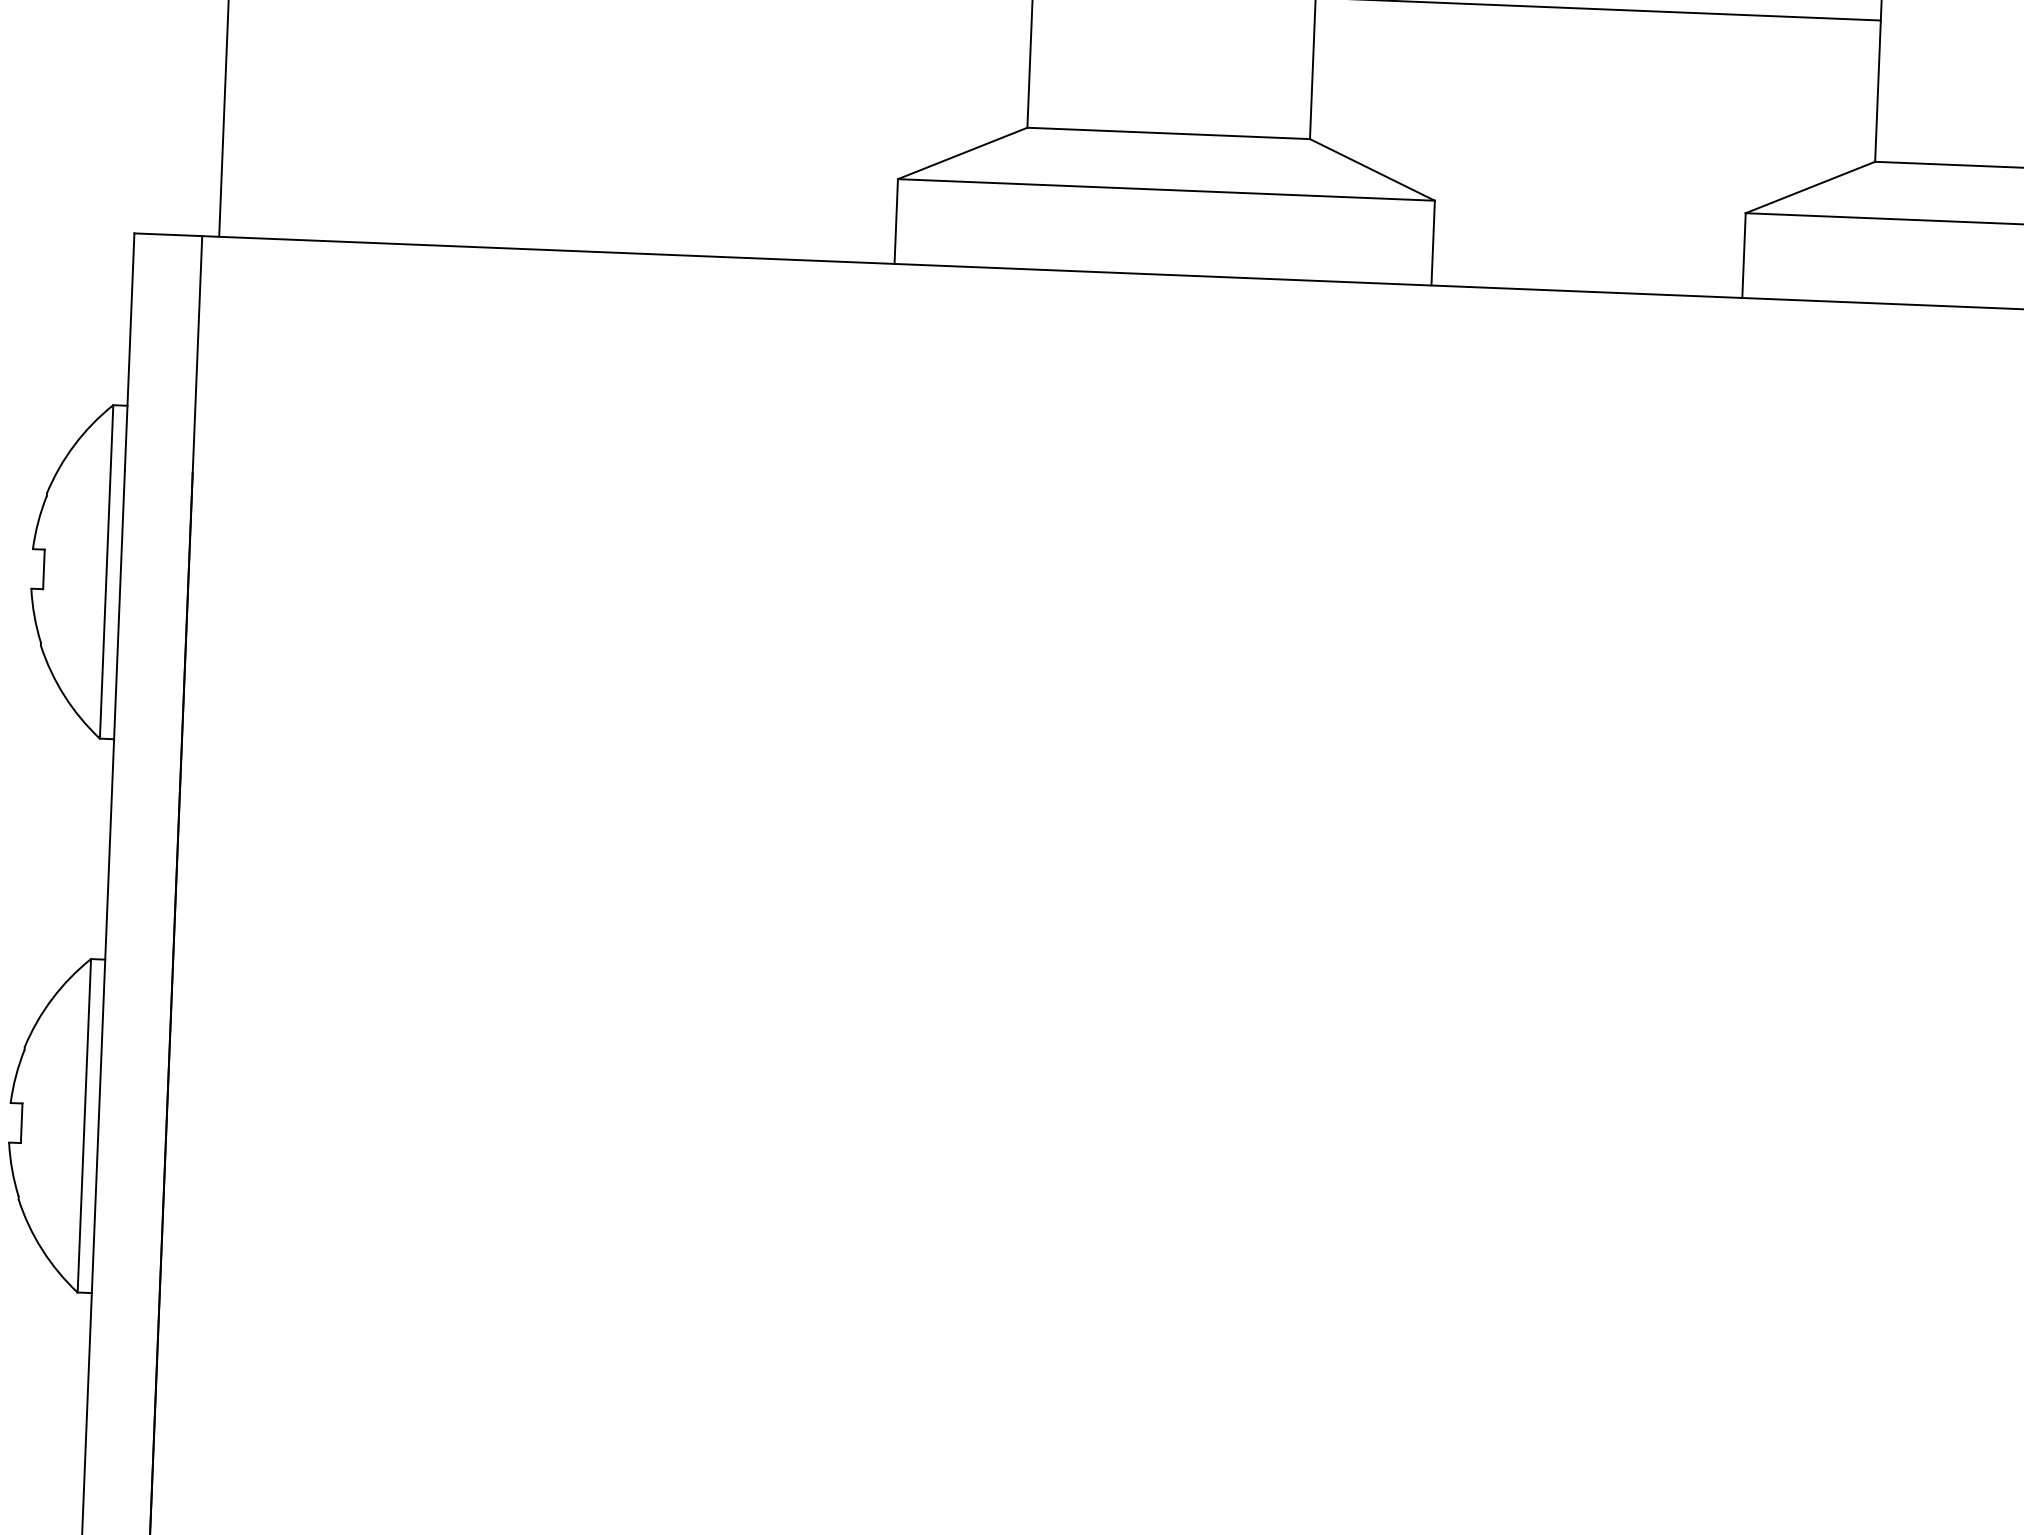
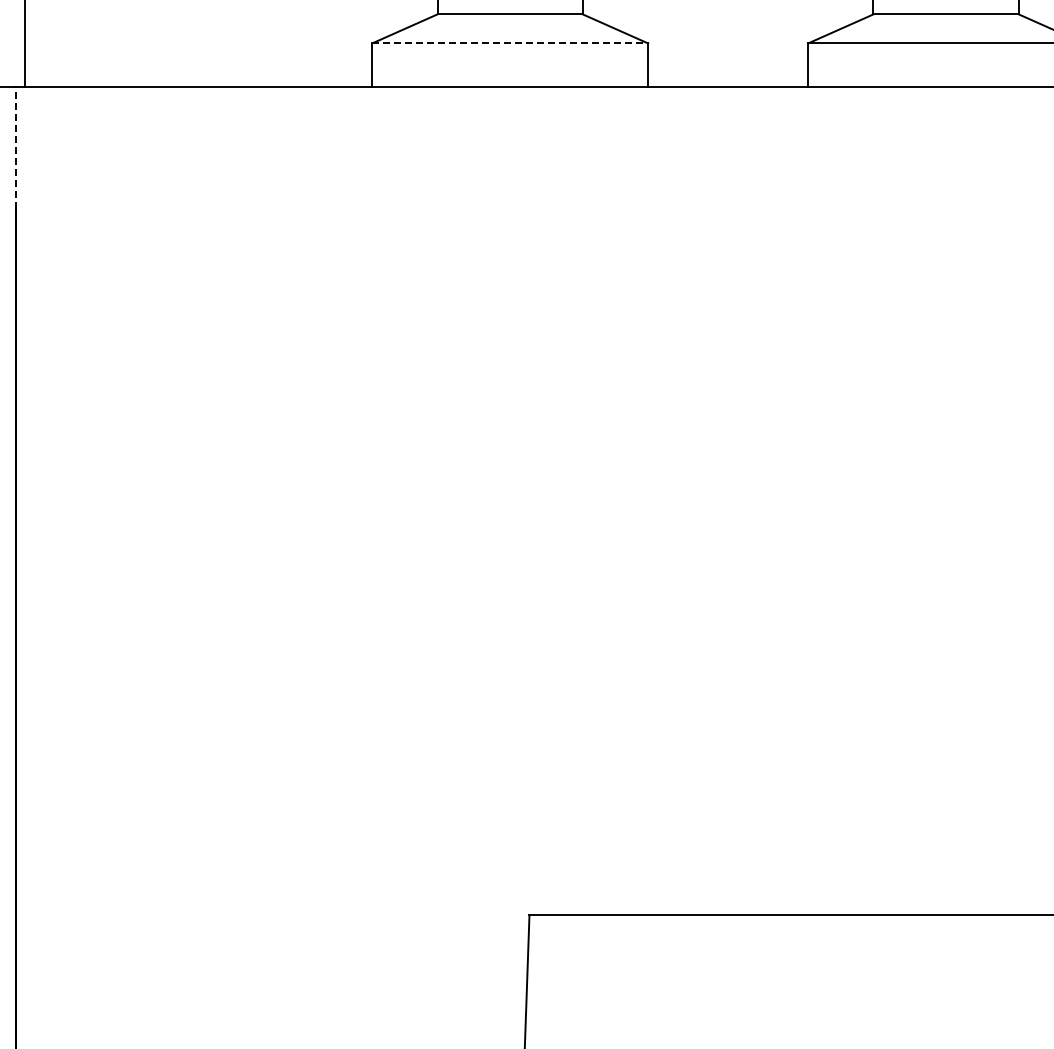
line: (1167, 190) -> (510, 43), solid -> dashed
line: (198, 353) -> (16, 147), solid -> dashed

